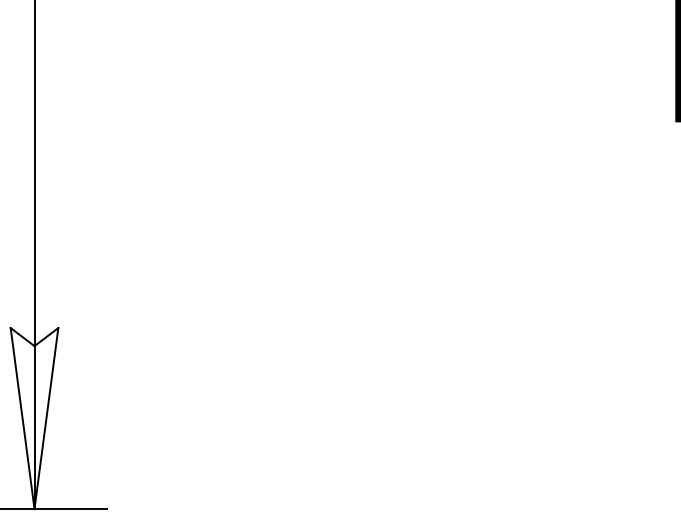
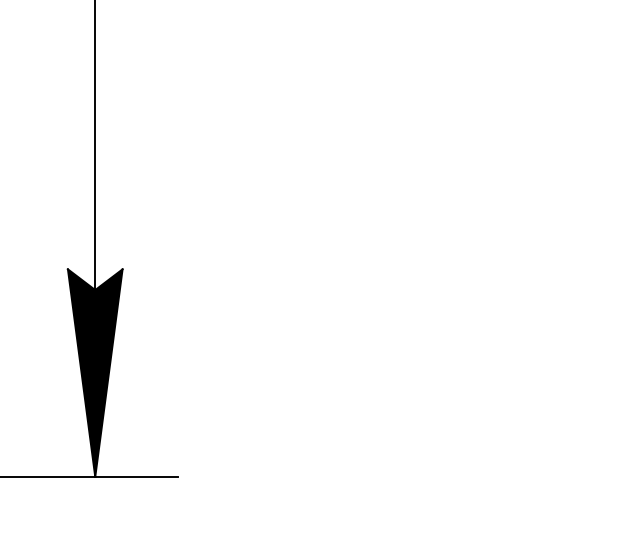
fill: (34, 418) -> (95, 373), added

